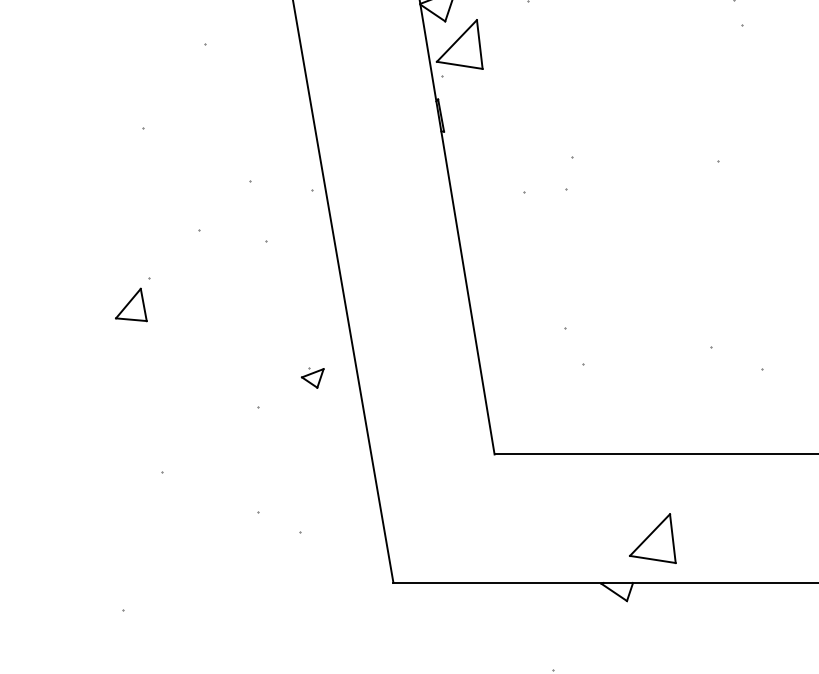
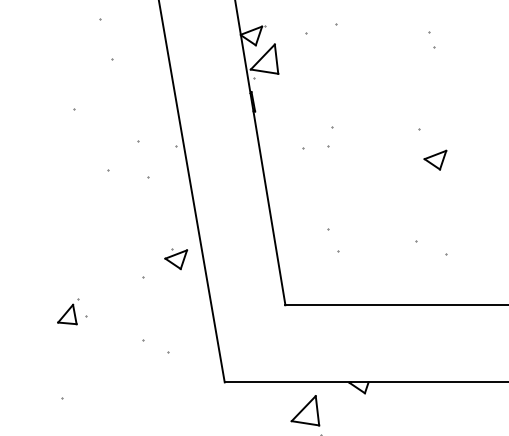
part: (744, 211) -> (435, 159), added
part: (133, 299) -> (68, 311), moved
part: (313, 378) -> (176, 259), size x1.67
part: (652, 538) -> (305, 410), moved

